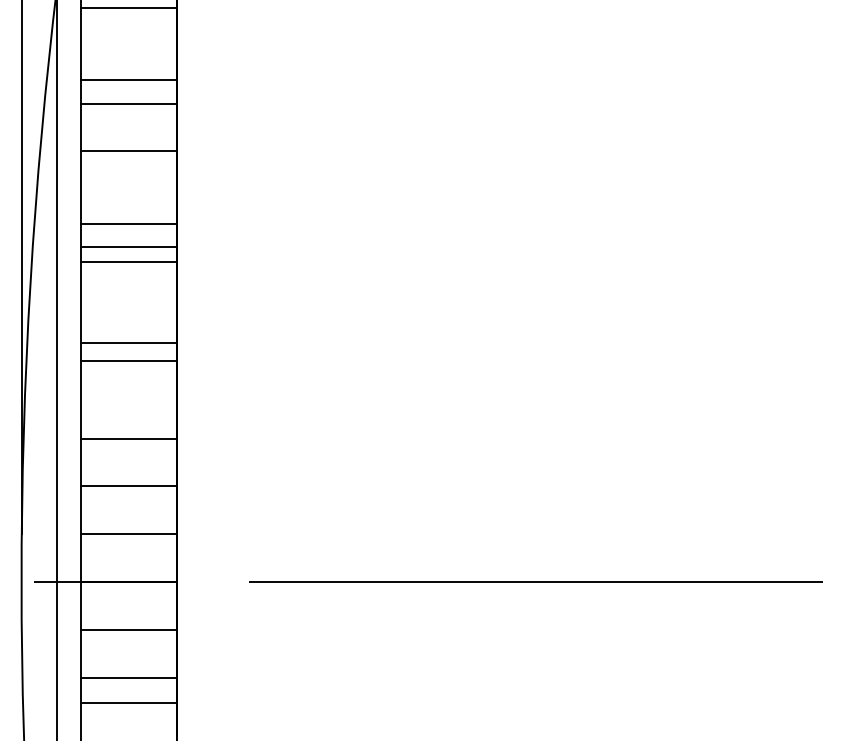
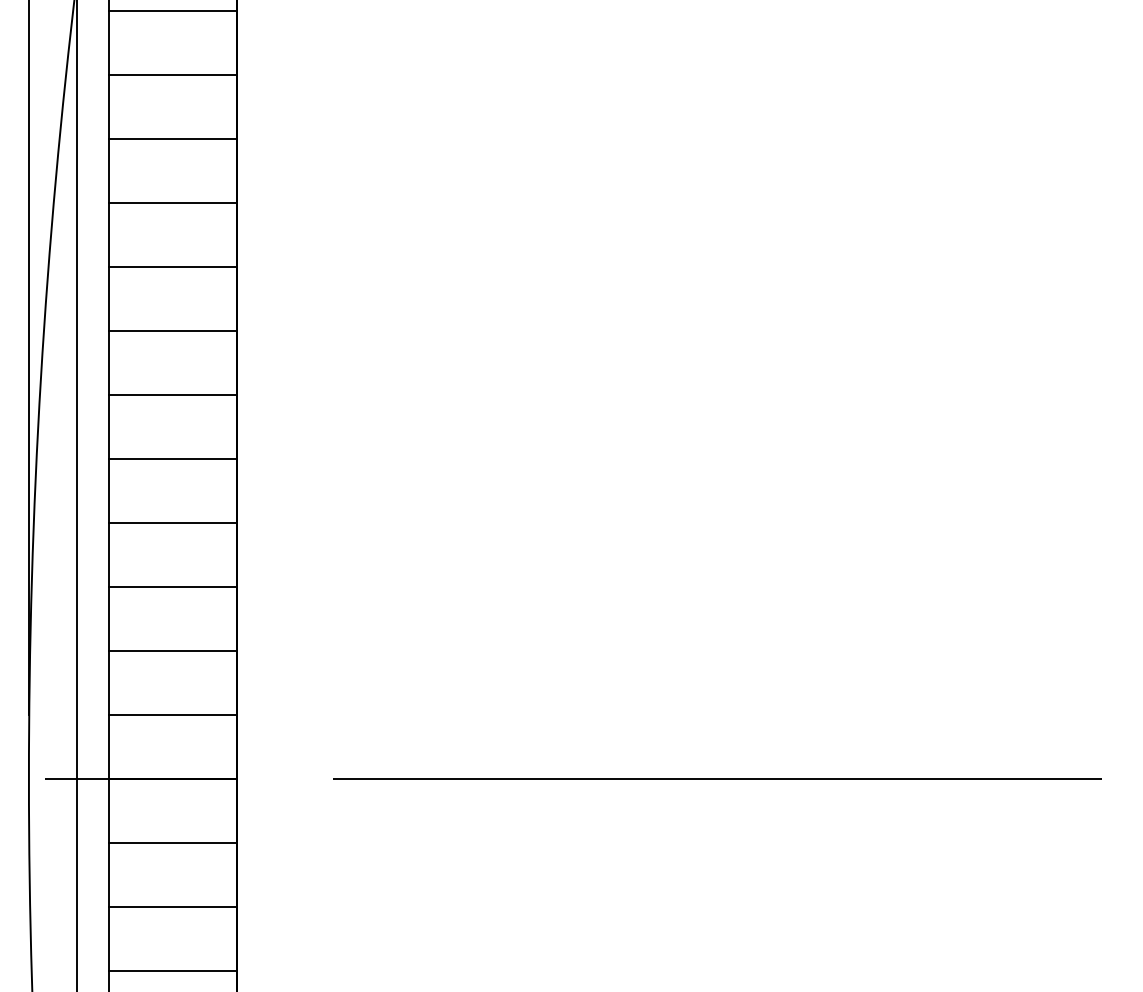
line: (129, 79) -> (173, 74), moved
line: (129, 224) -> (173, 267), moved
line: (129, 262) -> (173, 395), moved
line: (129, 360) -> (173, 522), moved
line: (129, 702) -> (173, 971), moved

